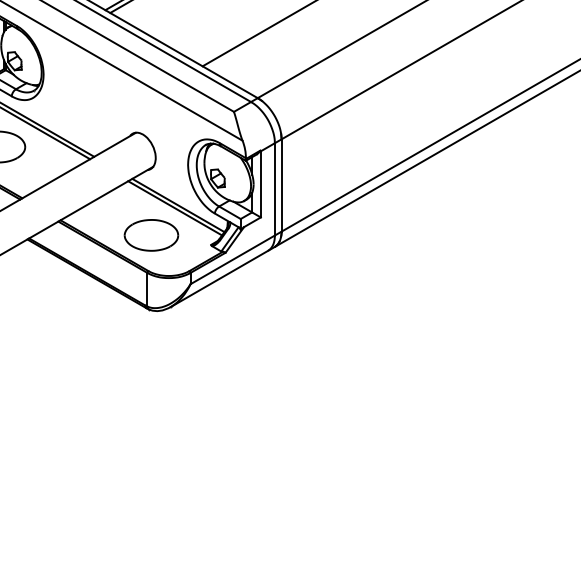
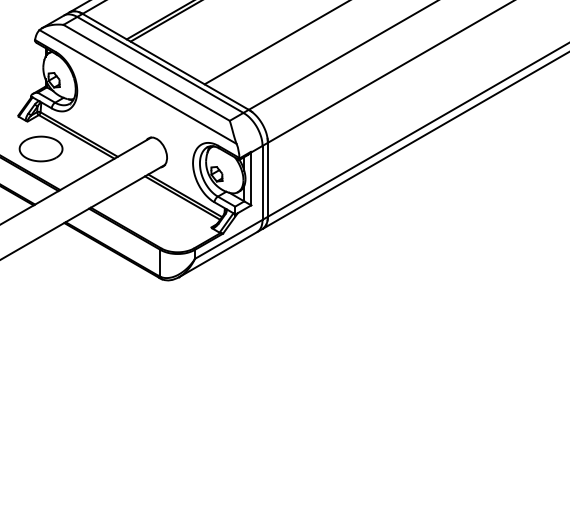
part: (151, 235) -> (163, 219), removed

